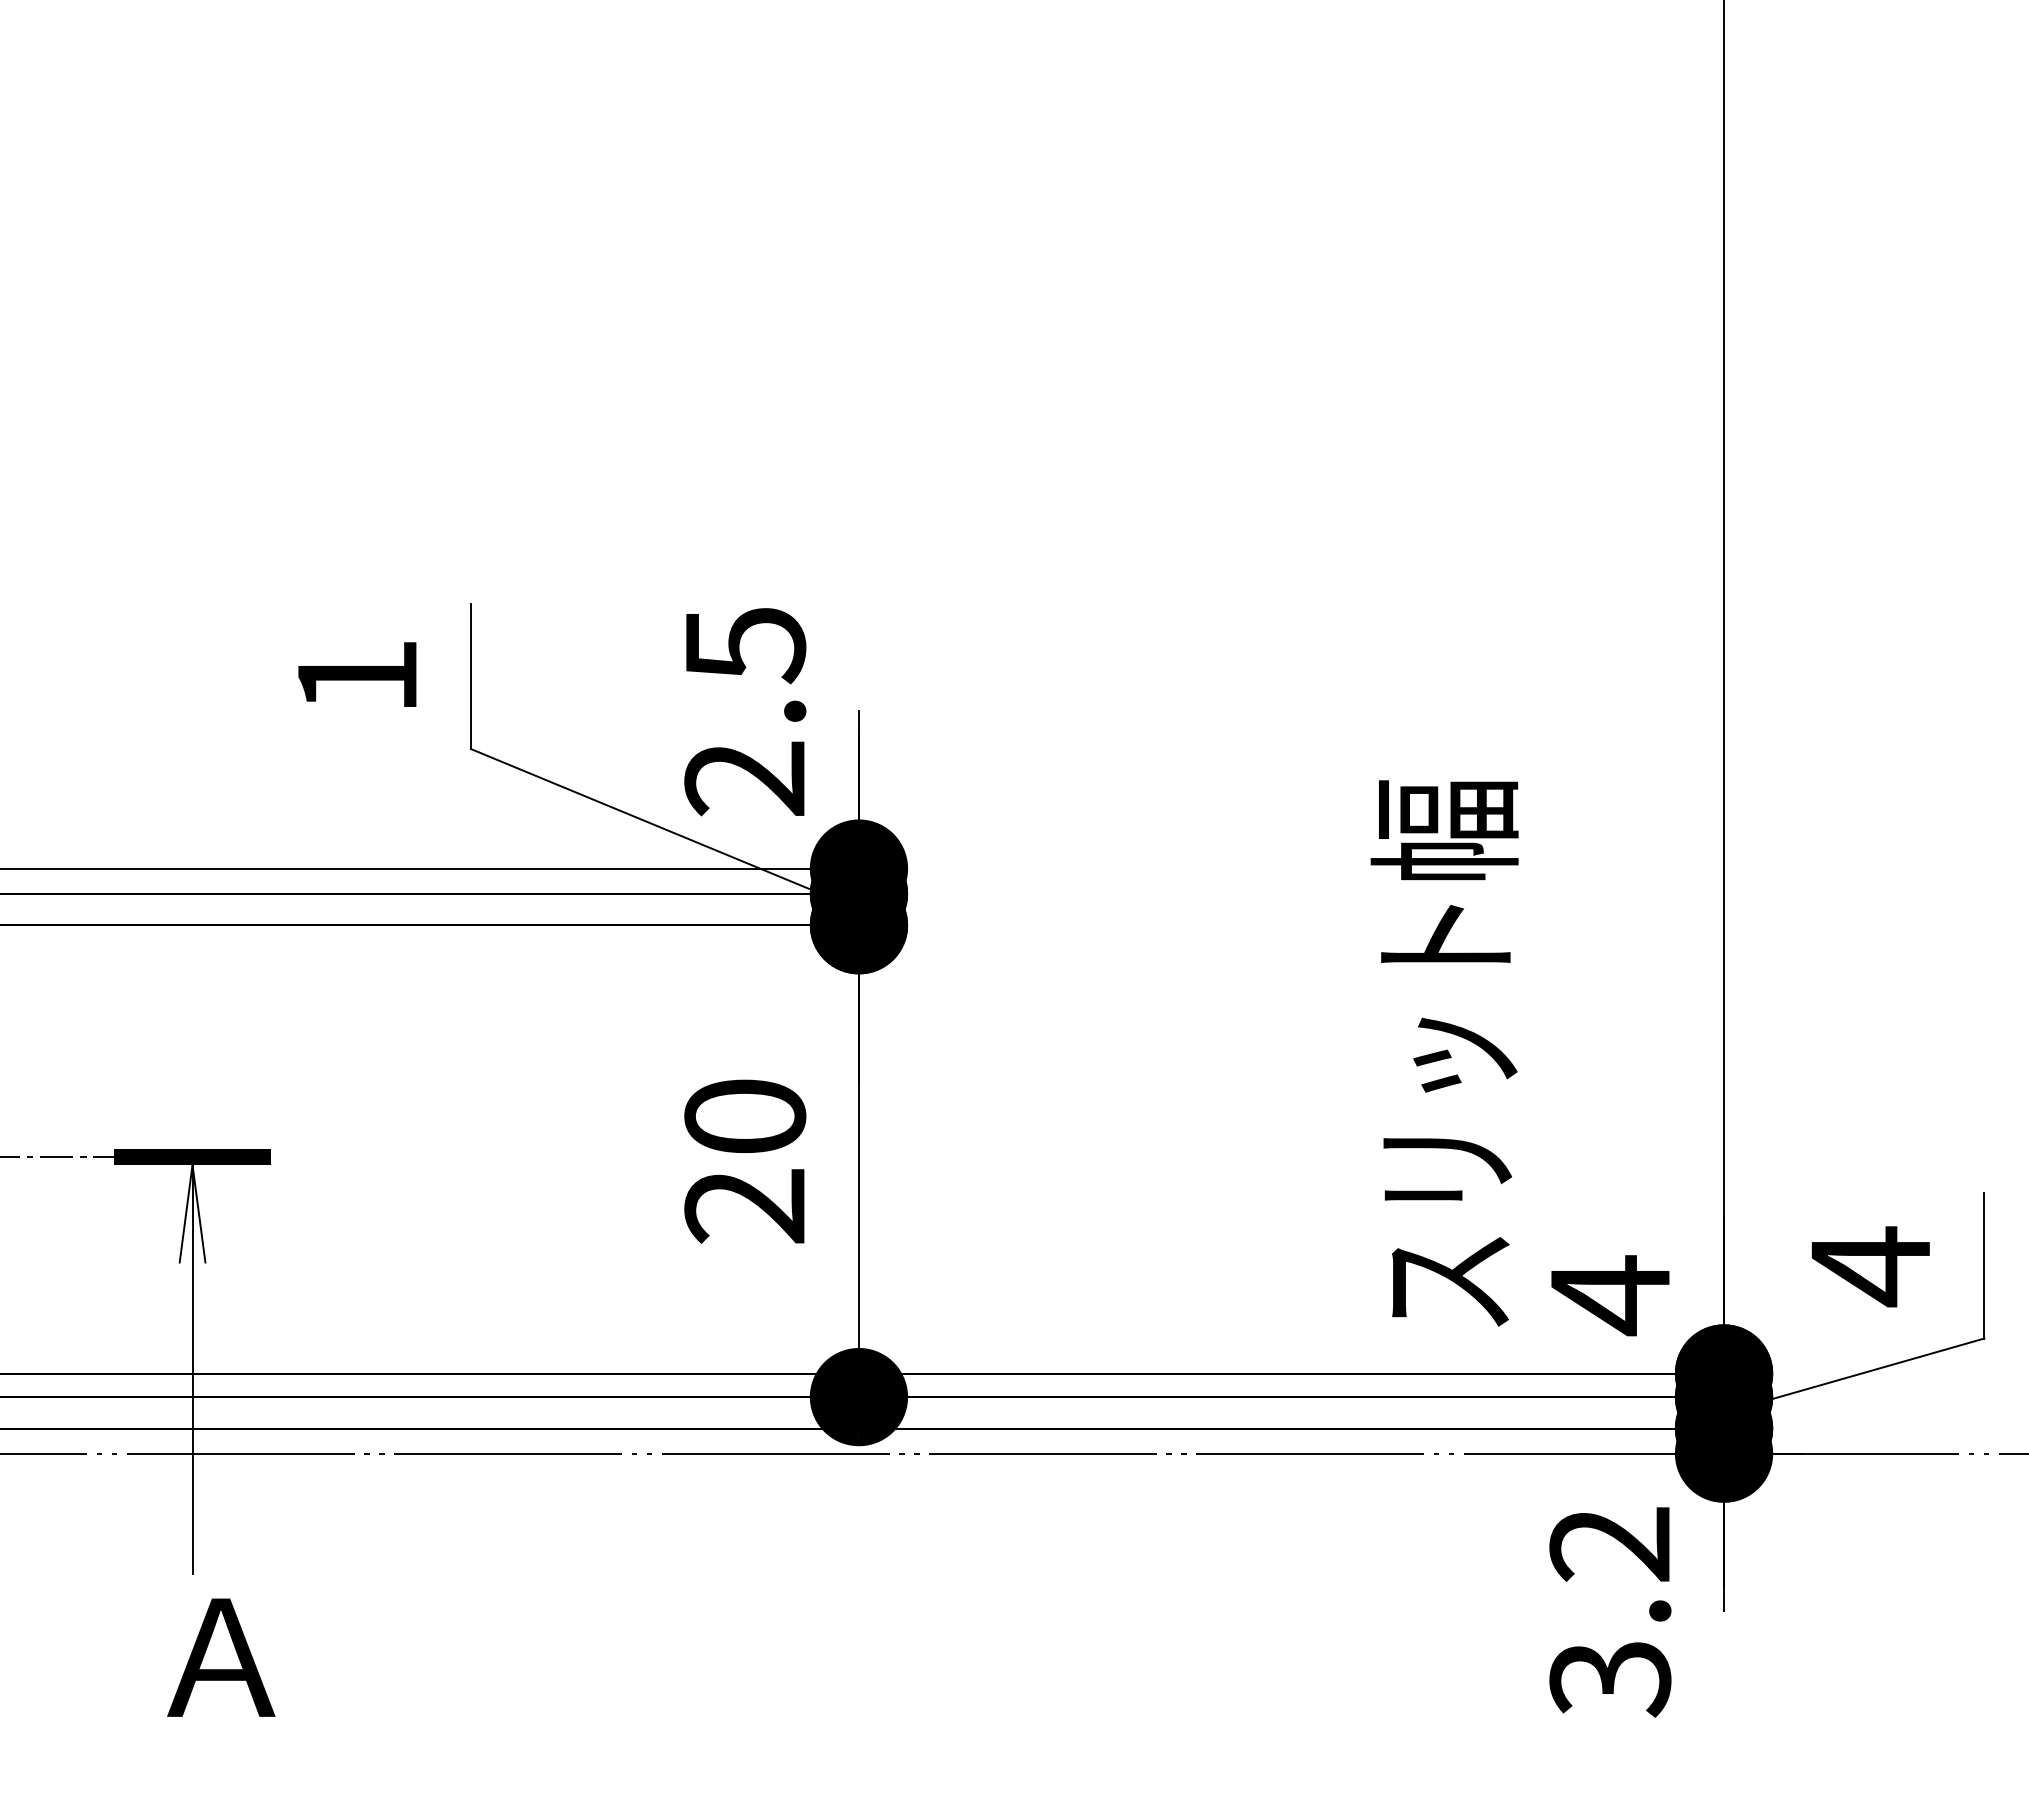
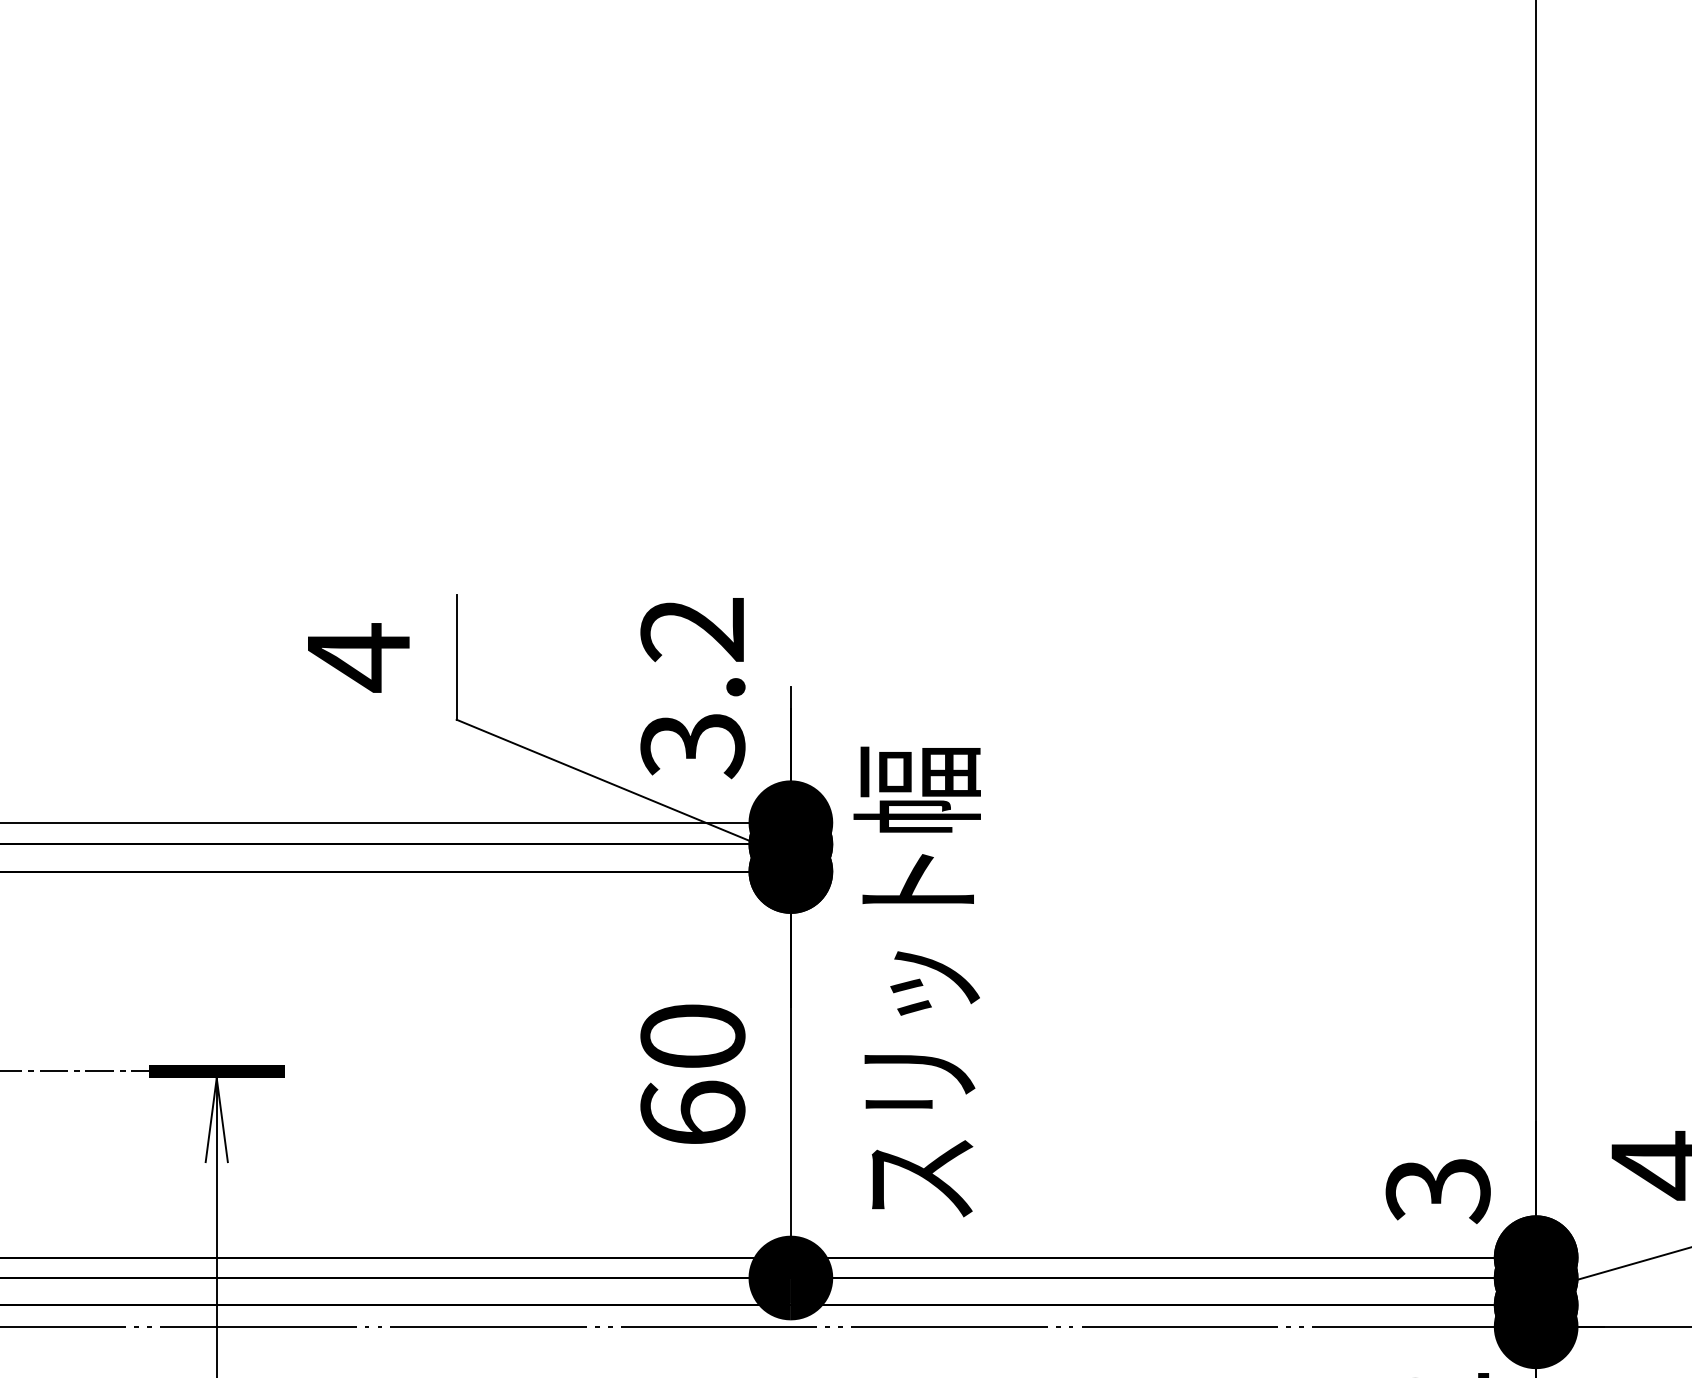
text: (357, 676) -> (358, 657), 1 -> 4
text: (745, 712) -> (693, 688), 2.5 -> 3.2
text: (1444, 1053) -> (917, 982), moved
text: (745, 1205) -> (693, 1112), 20 -> 60
text: (1610, 1295) -> (1438, 1190), 4 -> 3

